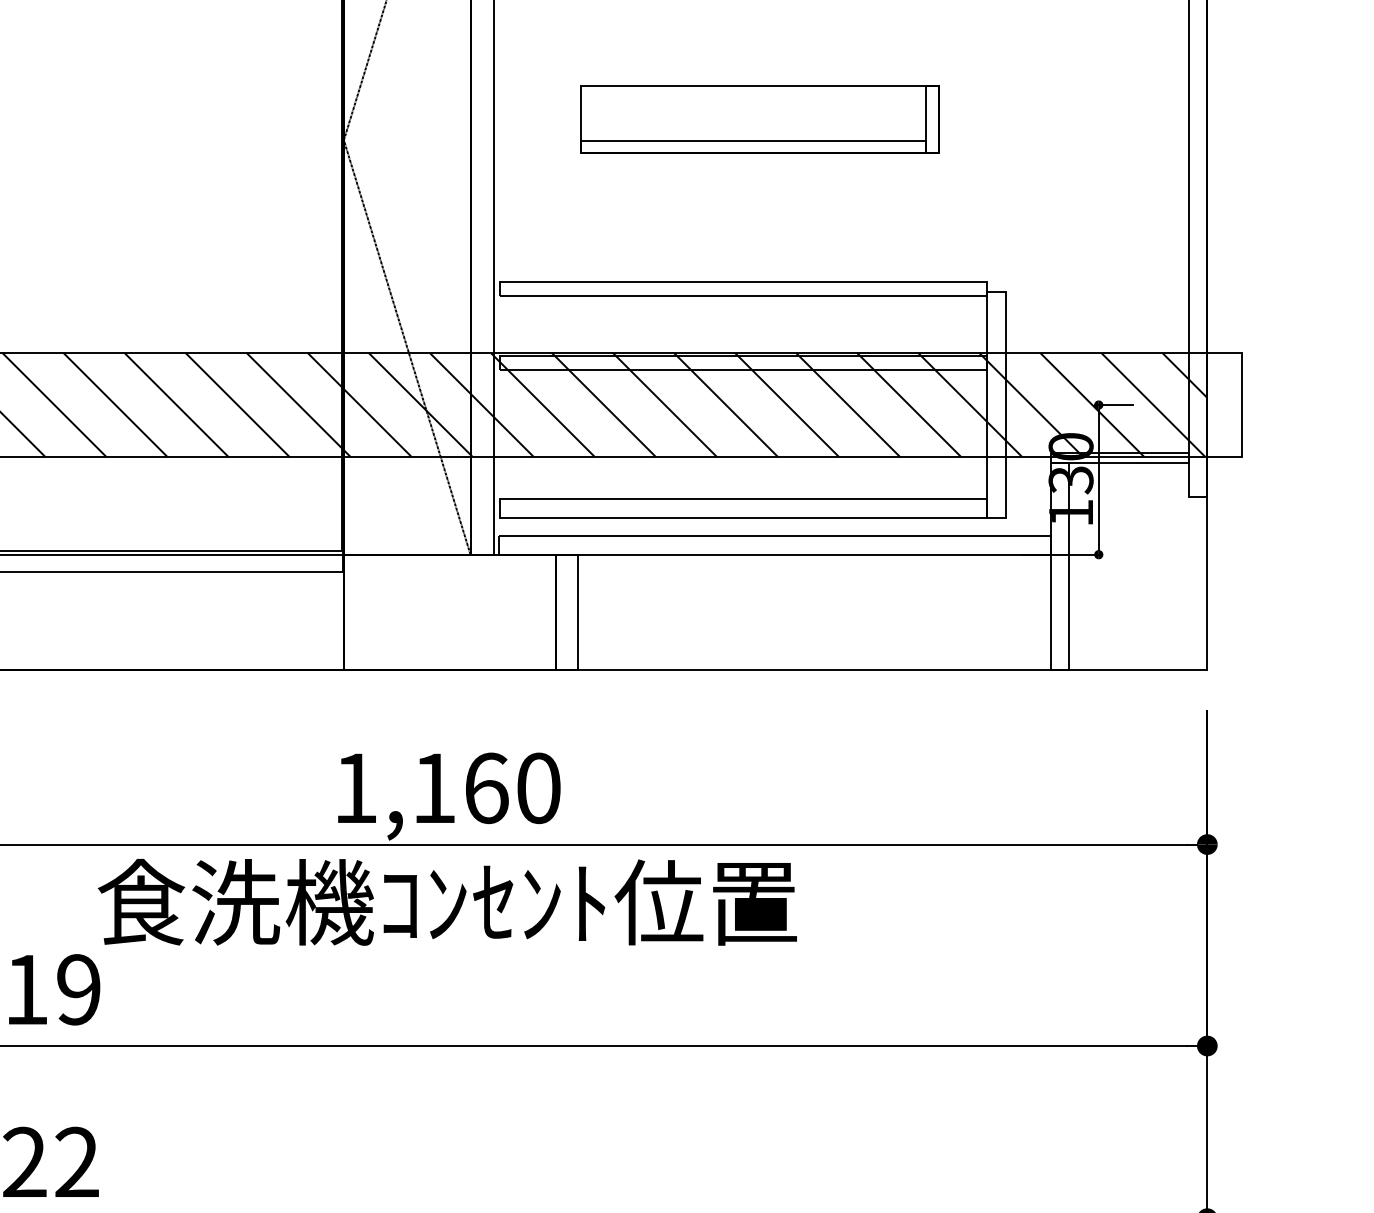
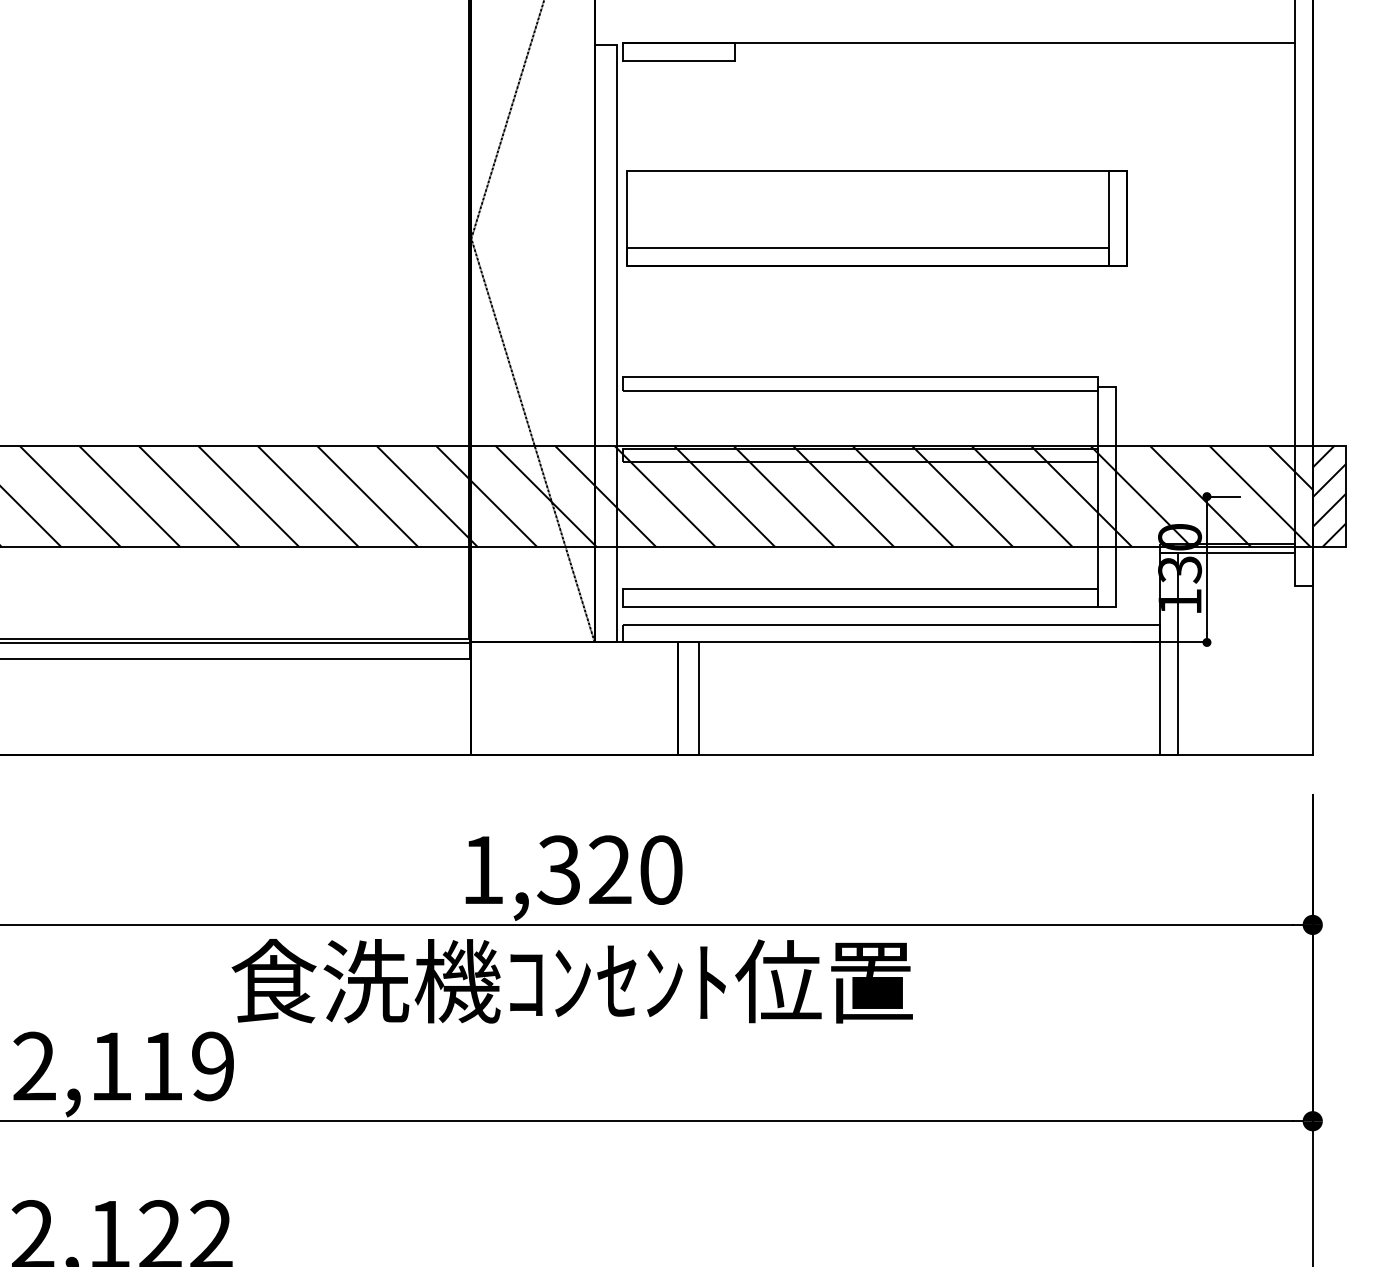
part: (759, 119) -> (876, 218), size x1.43
hatch: (1224, 404) -> (1329, 496), added
text: (459, 787) -> (584, 869), 1,160 -> 1,320

